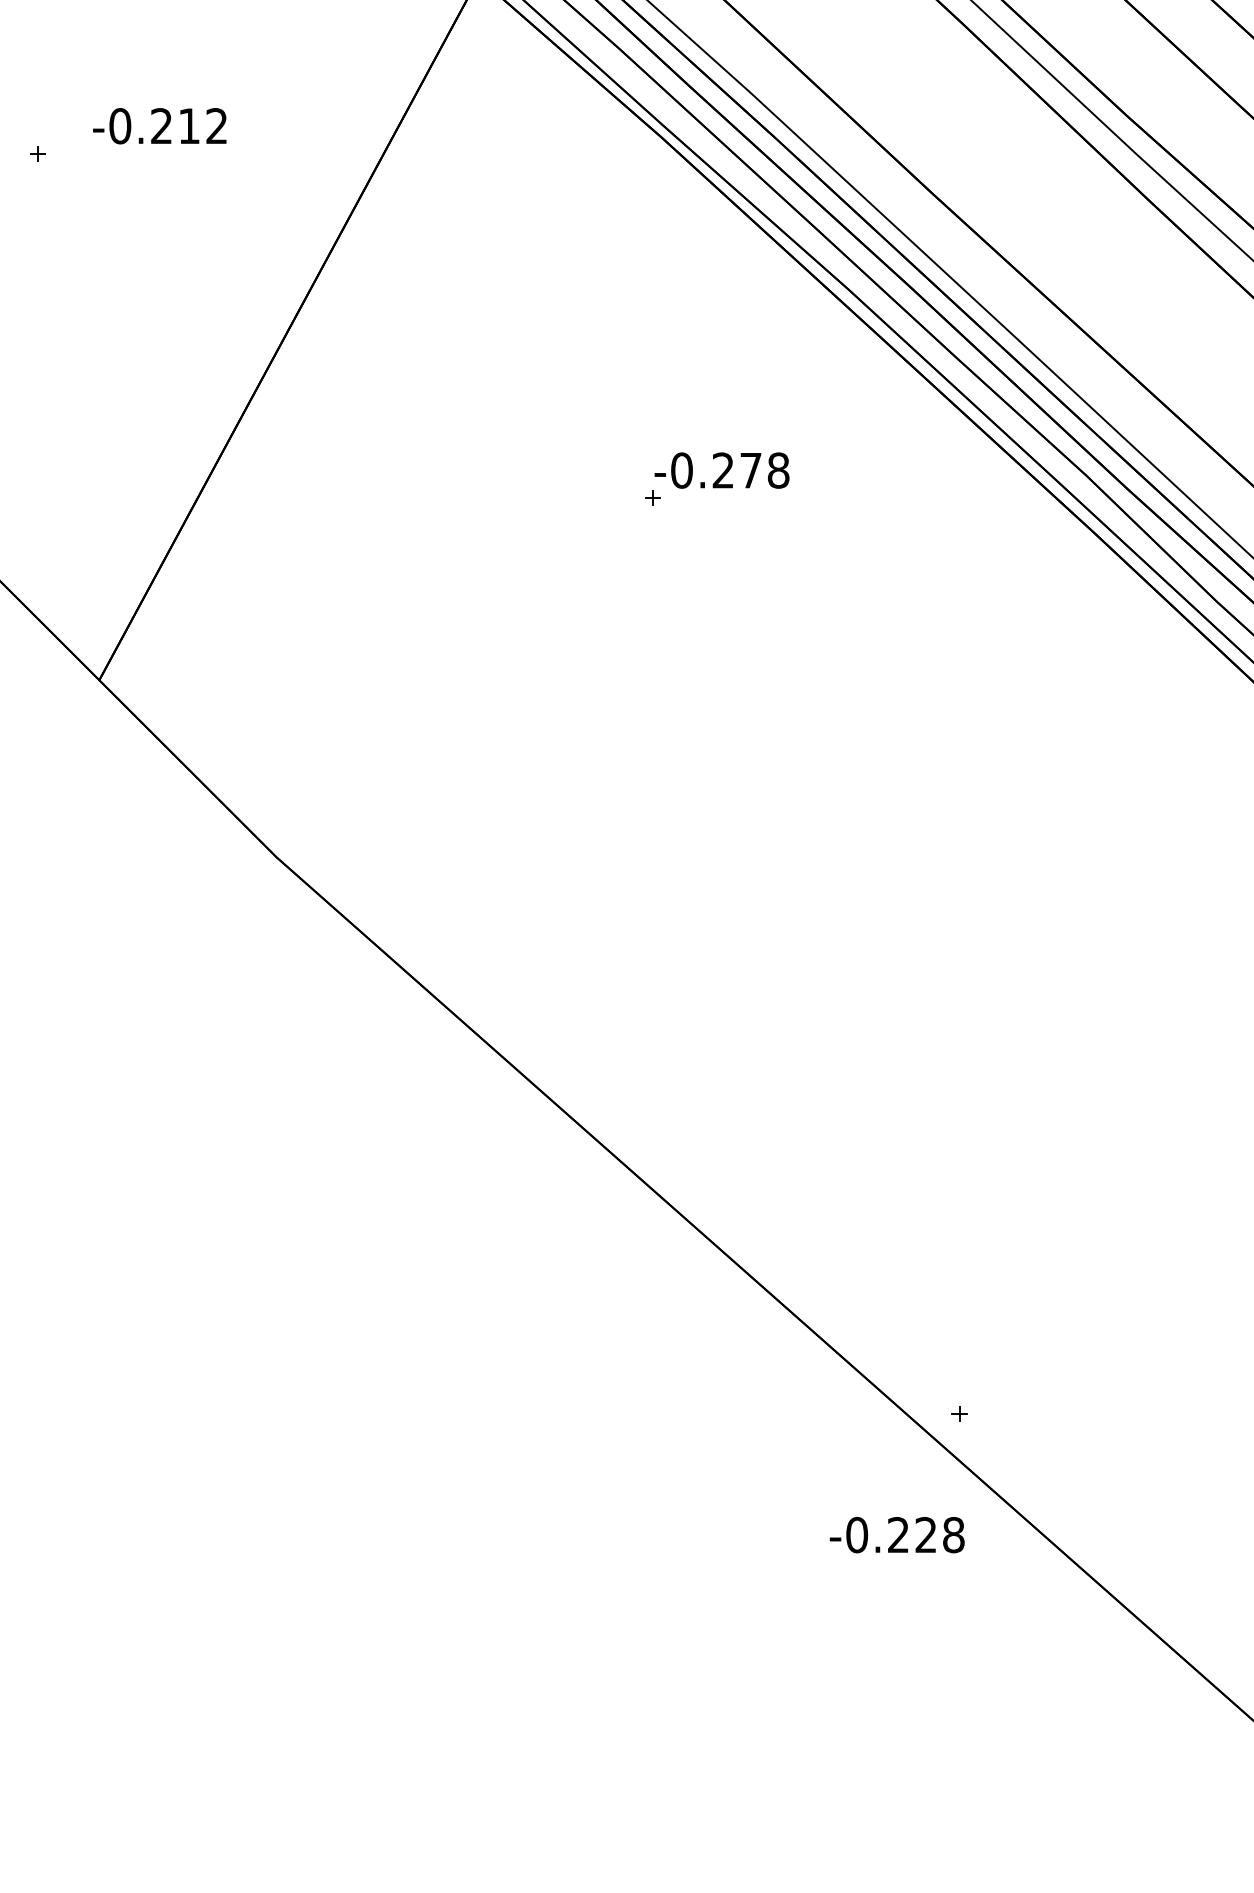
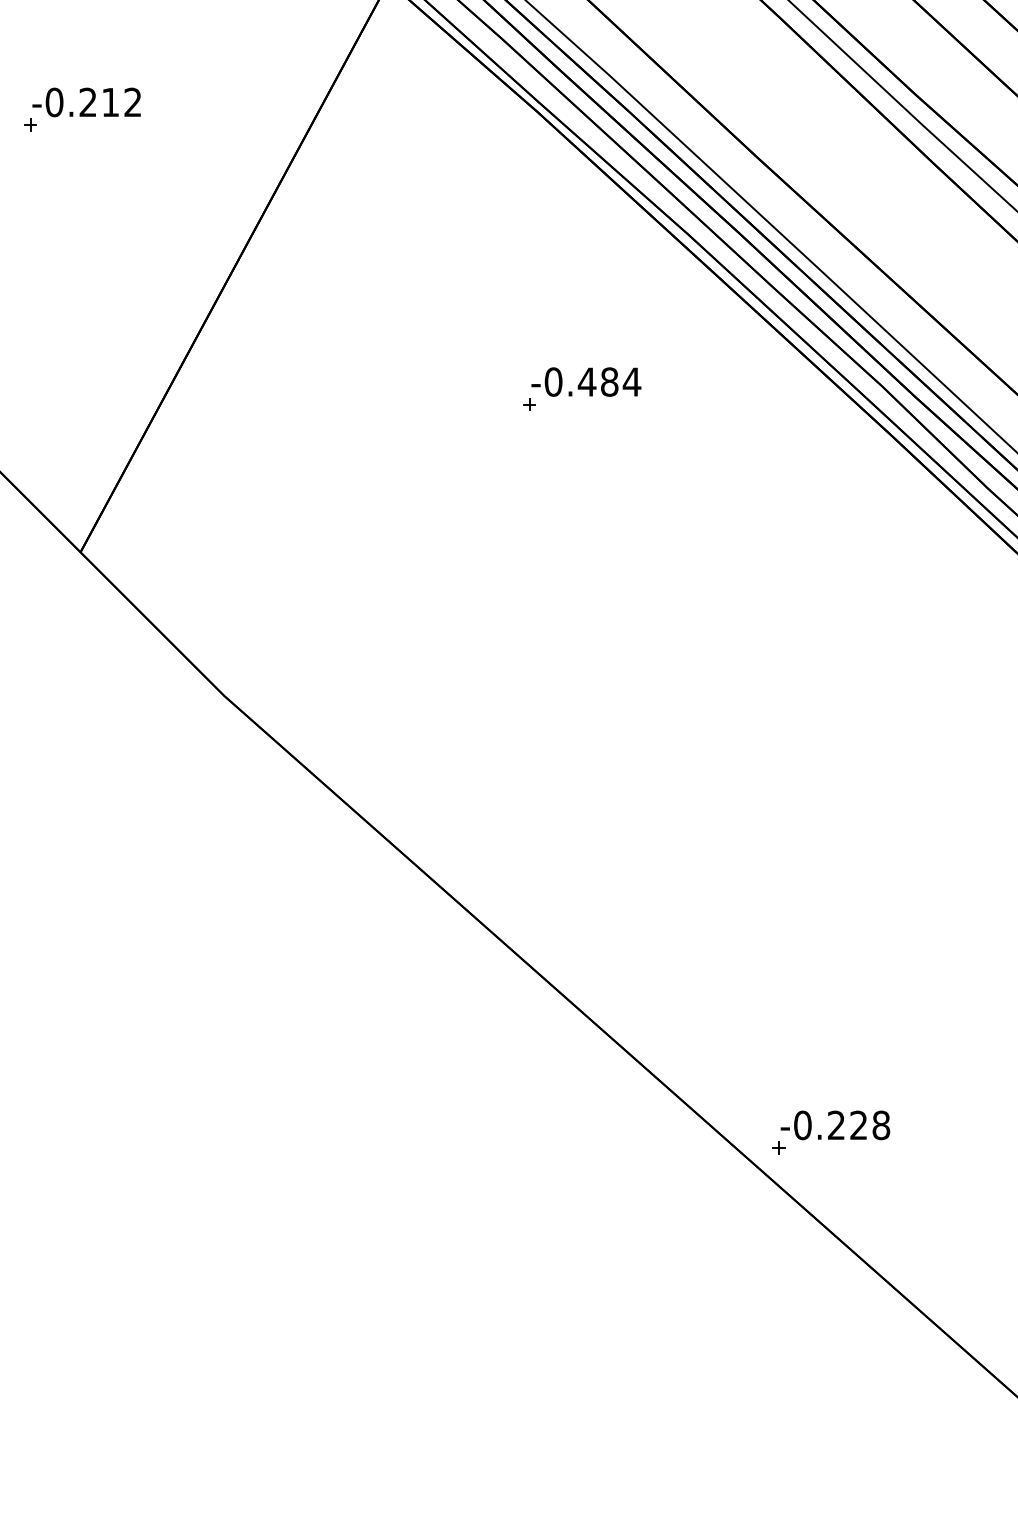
text: (159, 126) -> (86, 102), moved
text: (750, 469) -> (609, 381), -0.278 -> -0.484
text: (897, 1535) -> (835, 1125), moved

